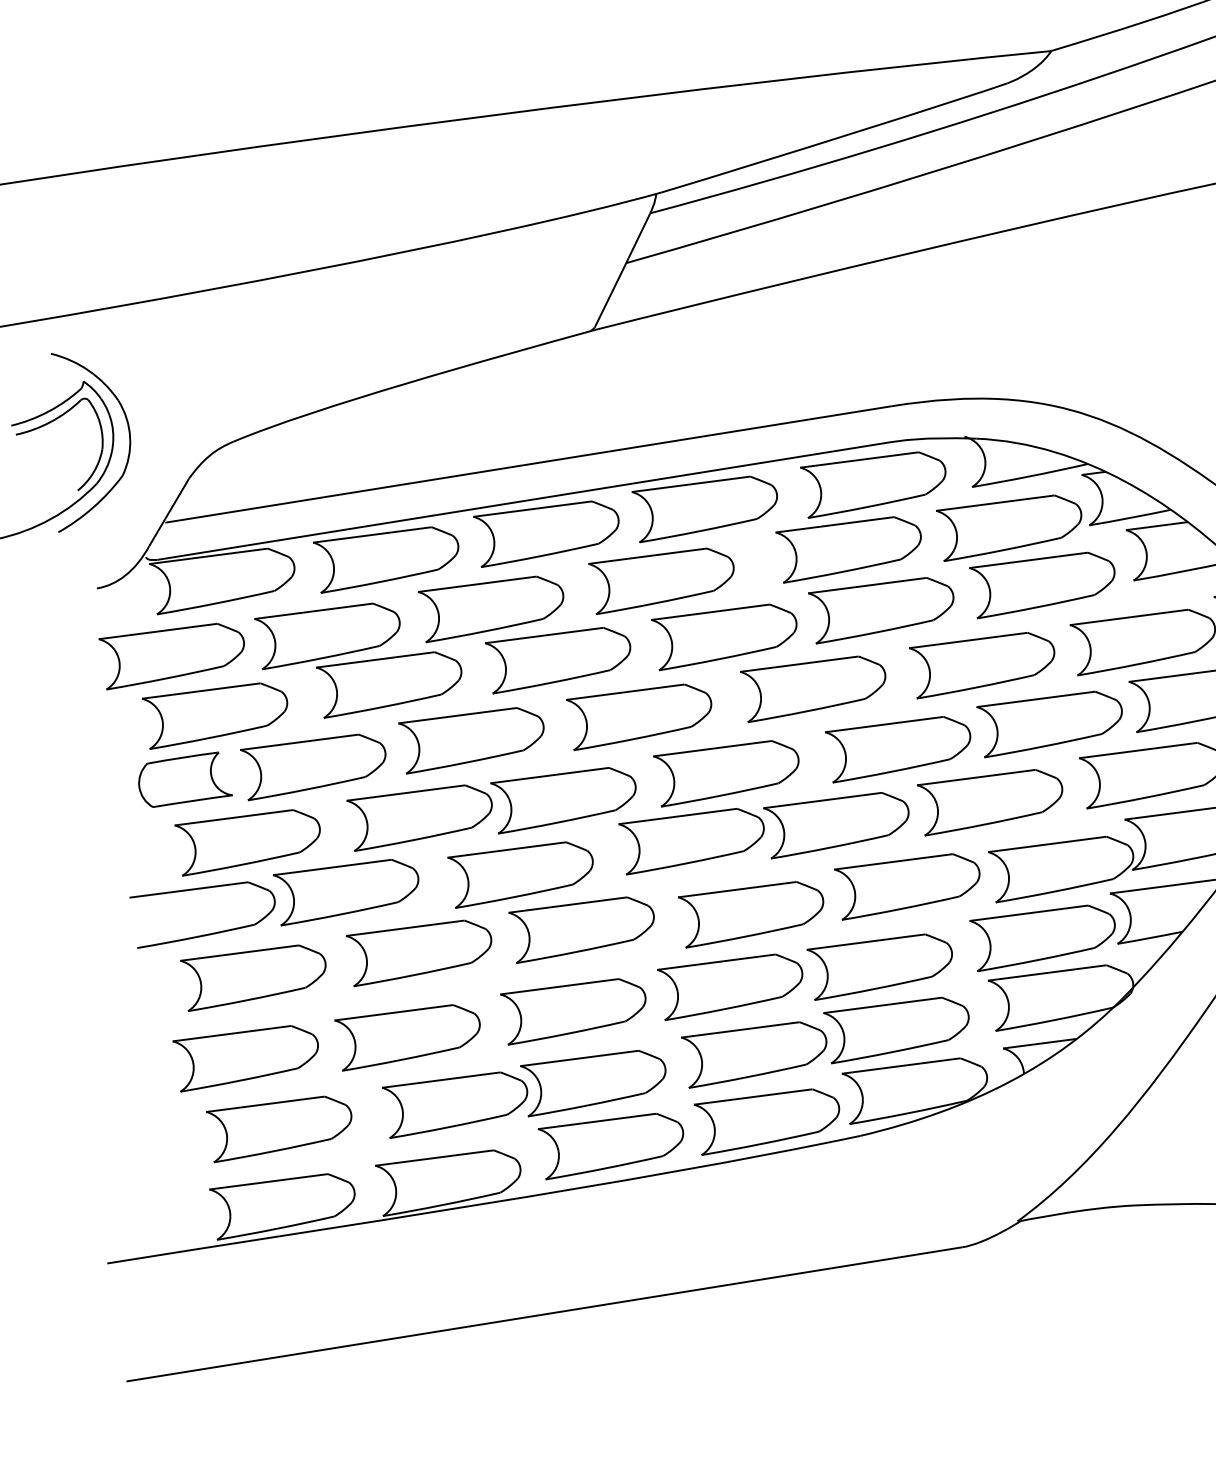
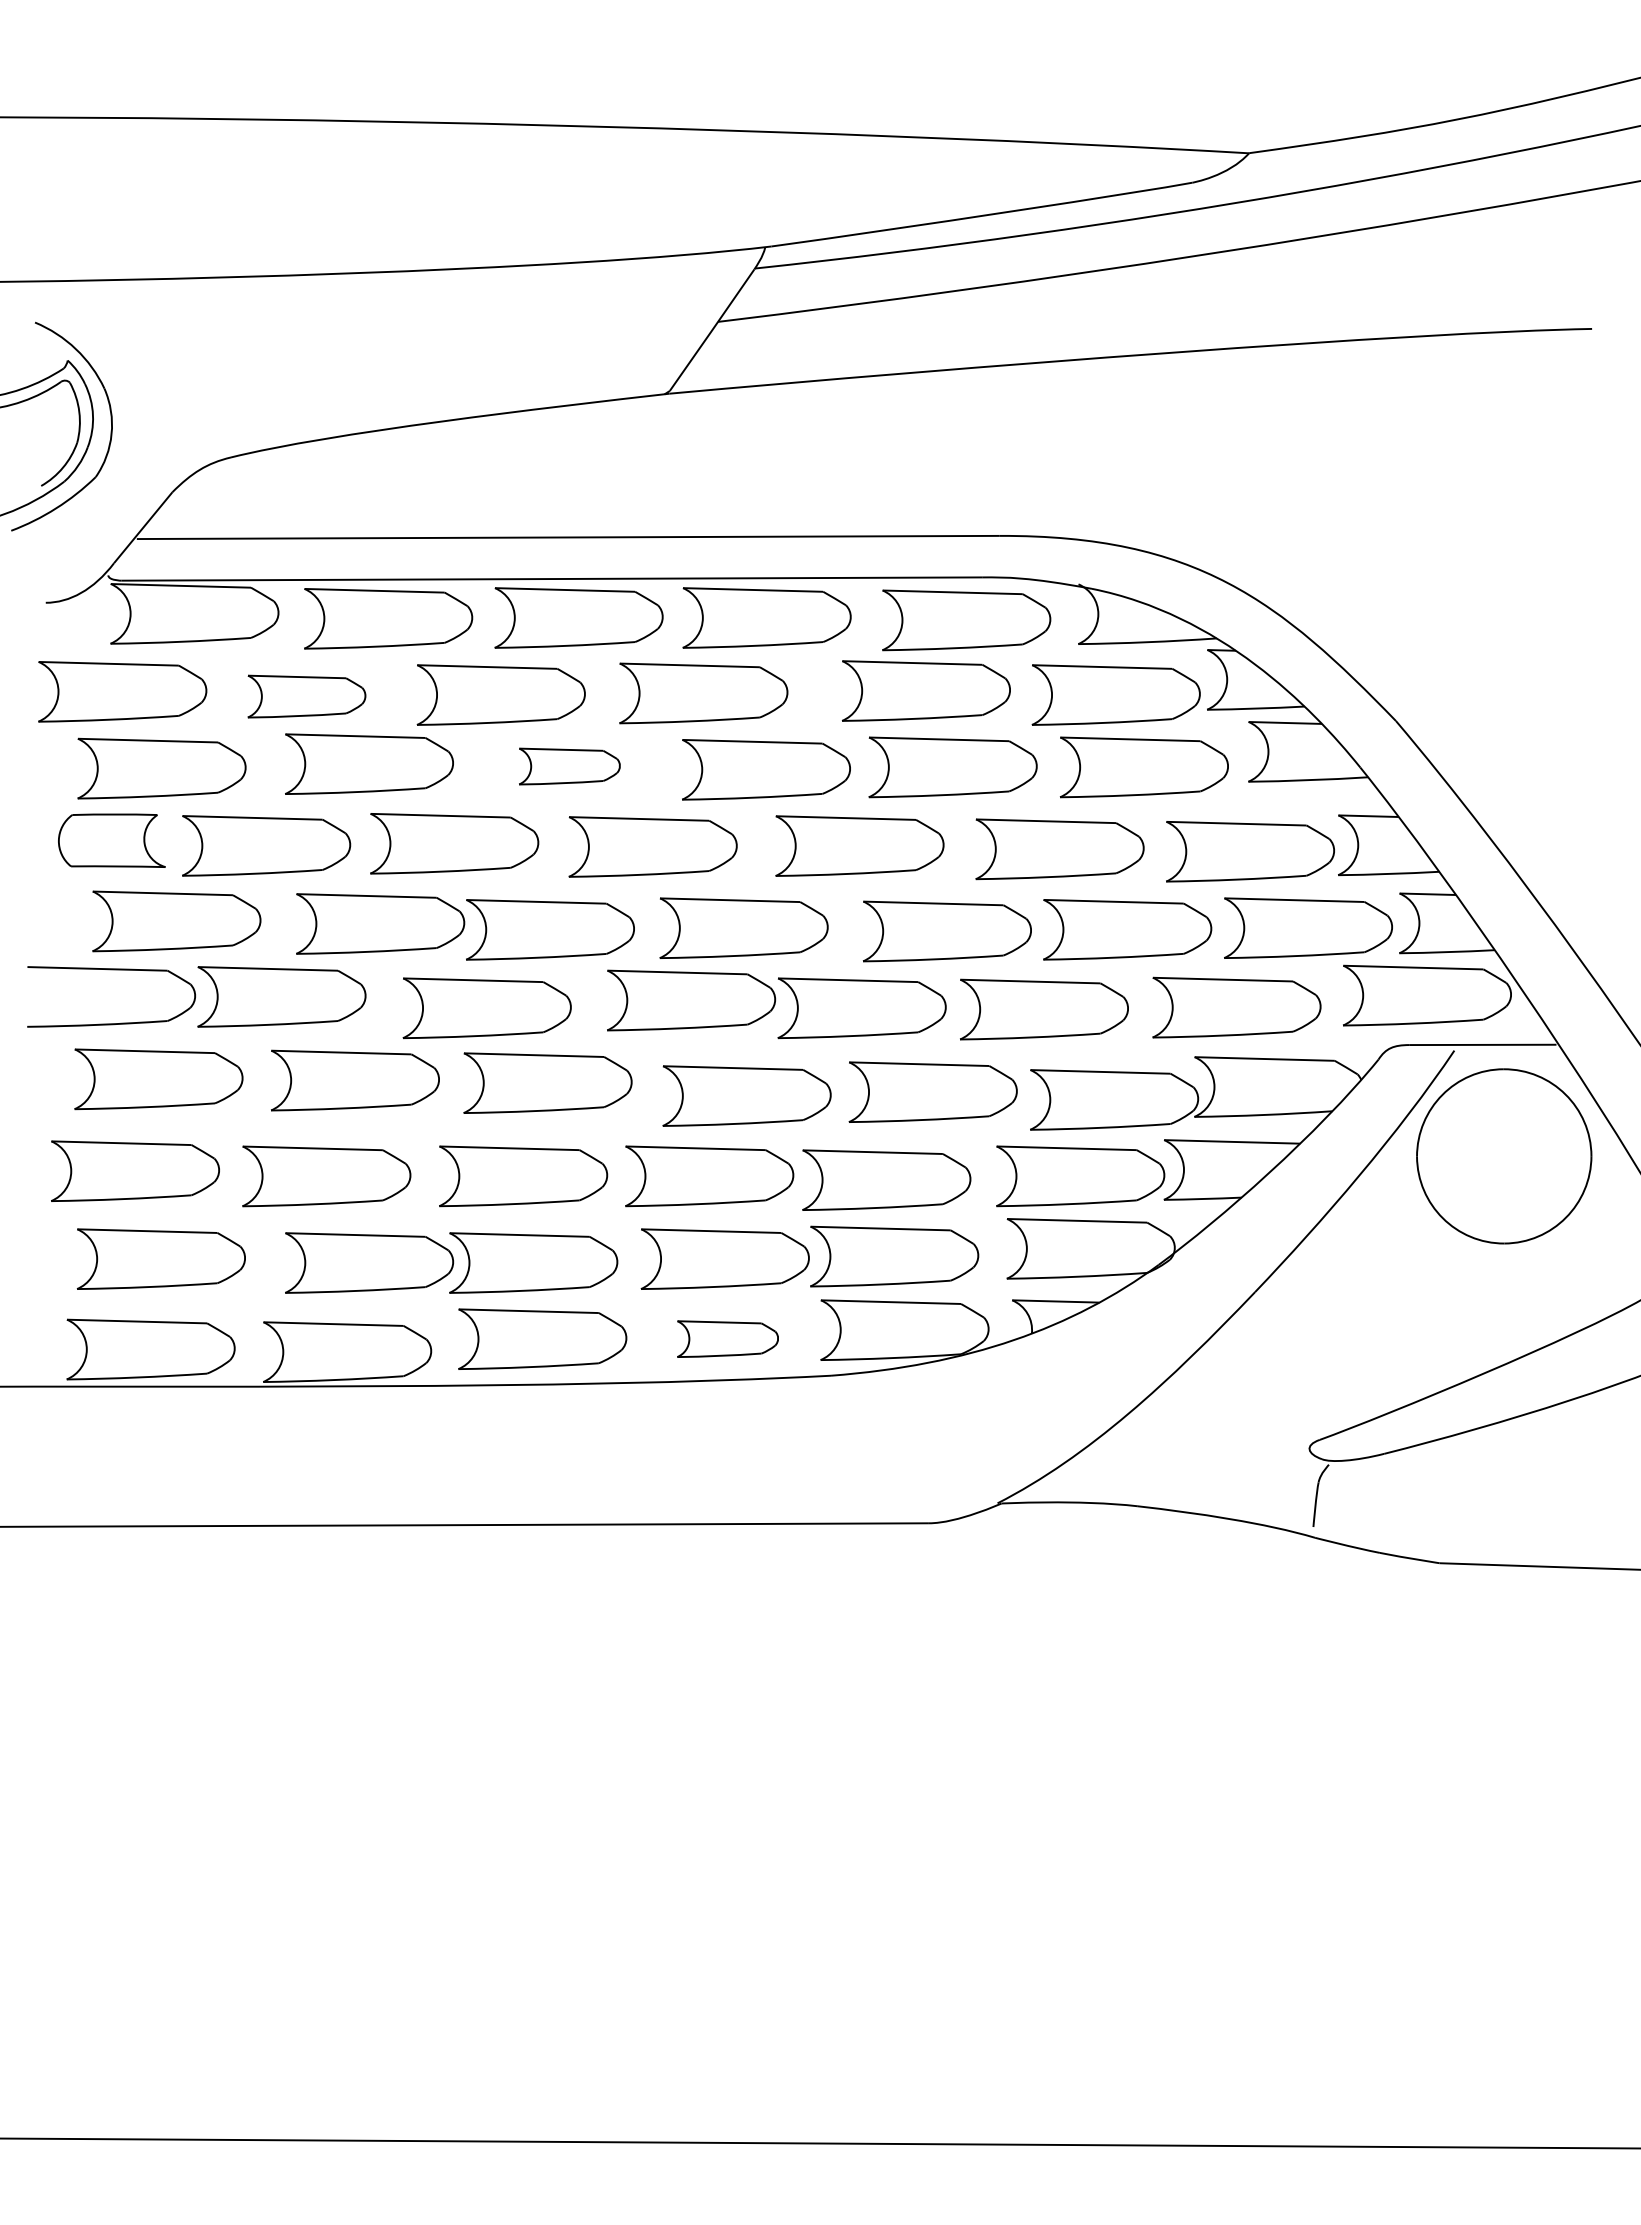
part: (328, 632) -> (306, 696), size x0.7
part: (559, 657) -> (569, 766), size x0.6
part: (768, 1118) -> (727, 1338), size x0.6

